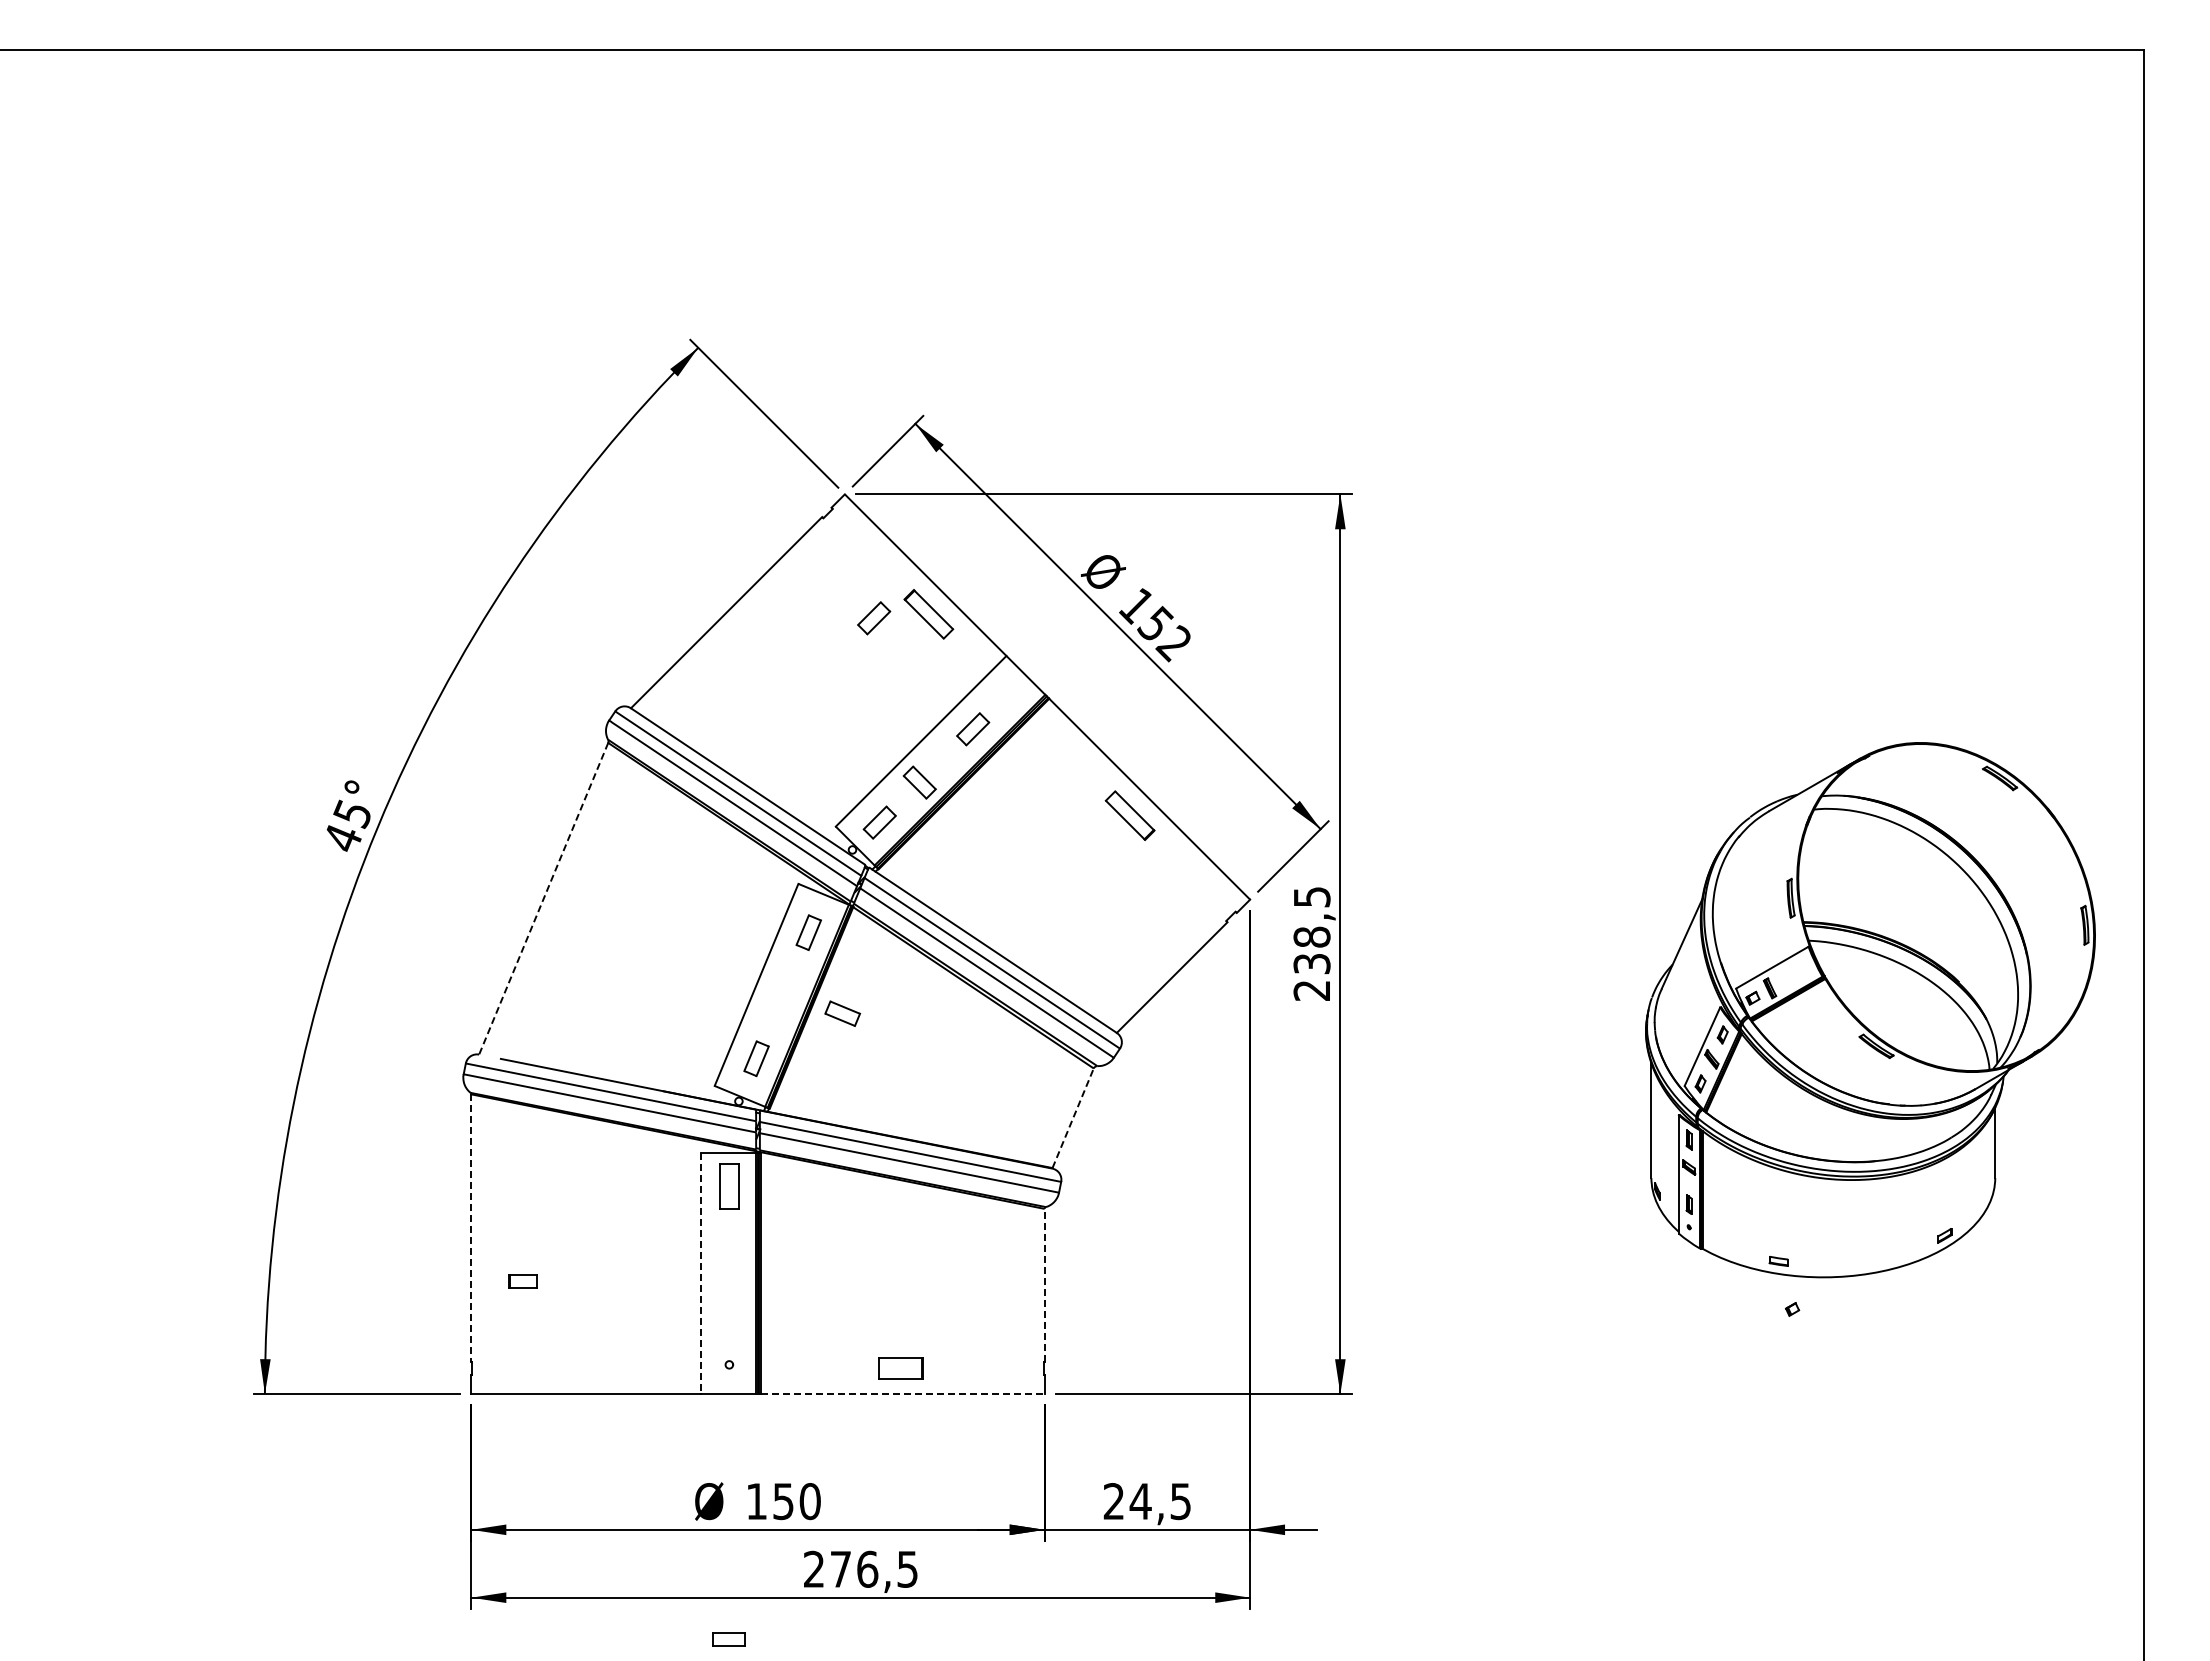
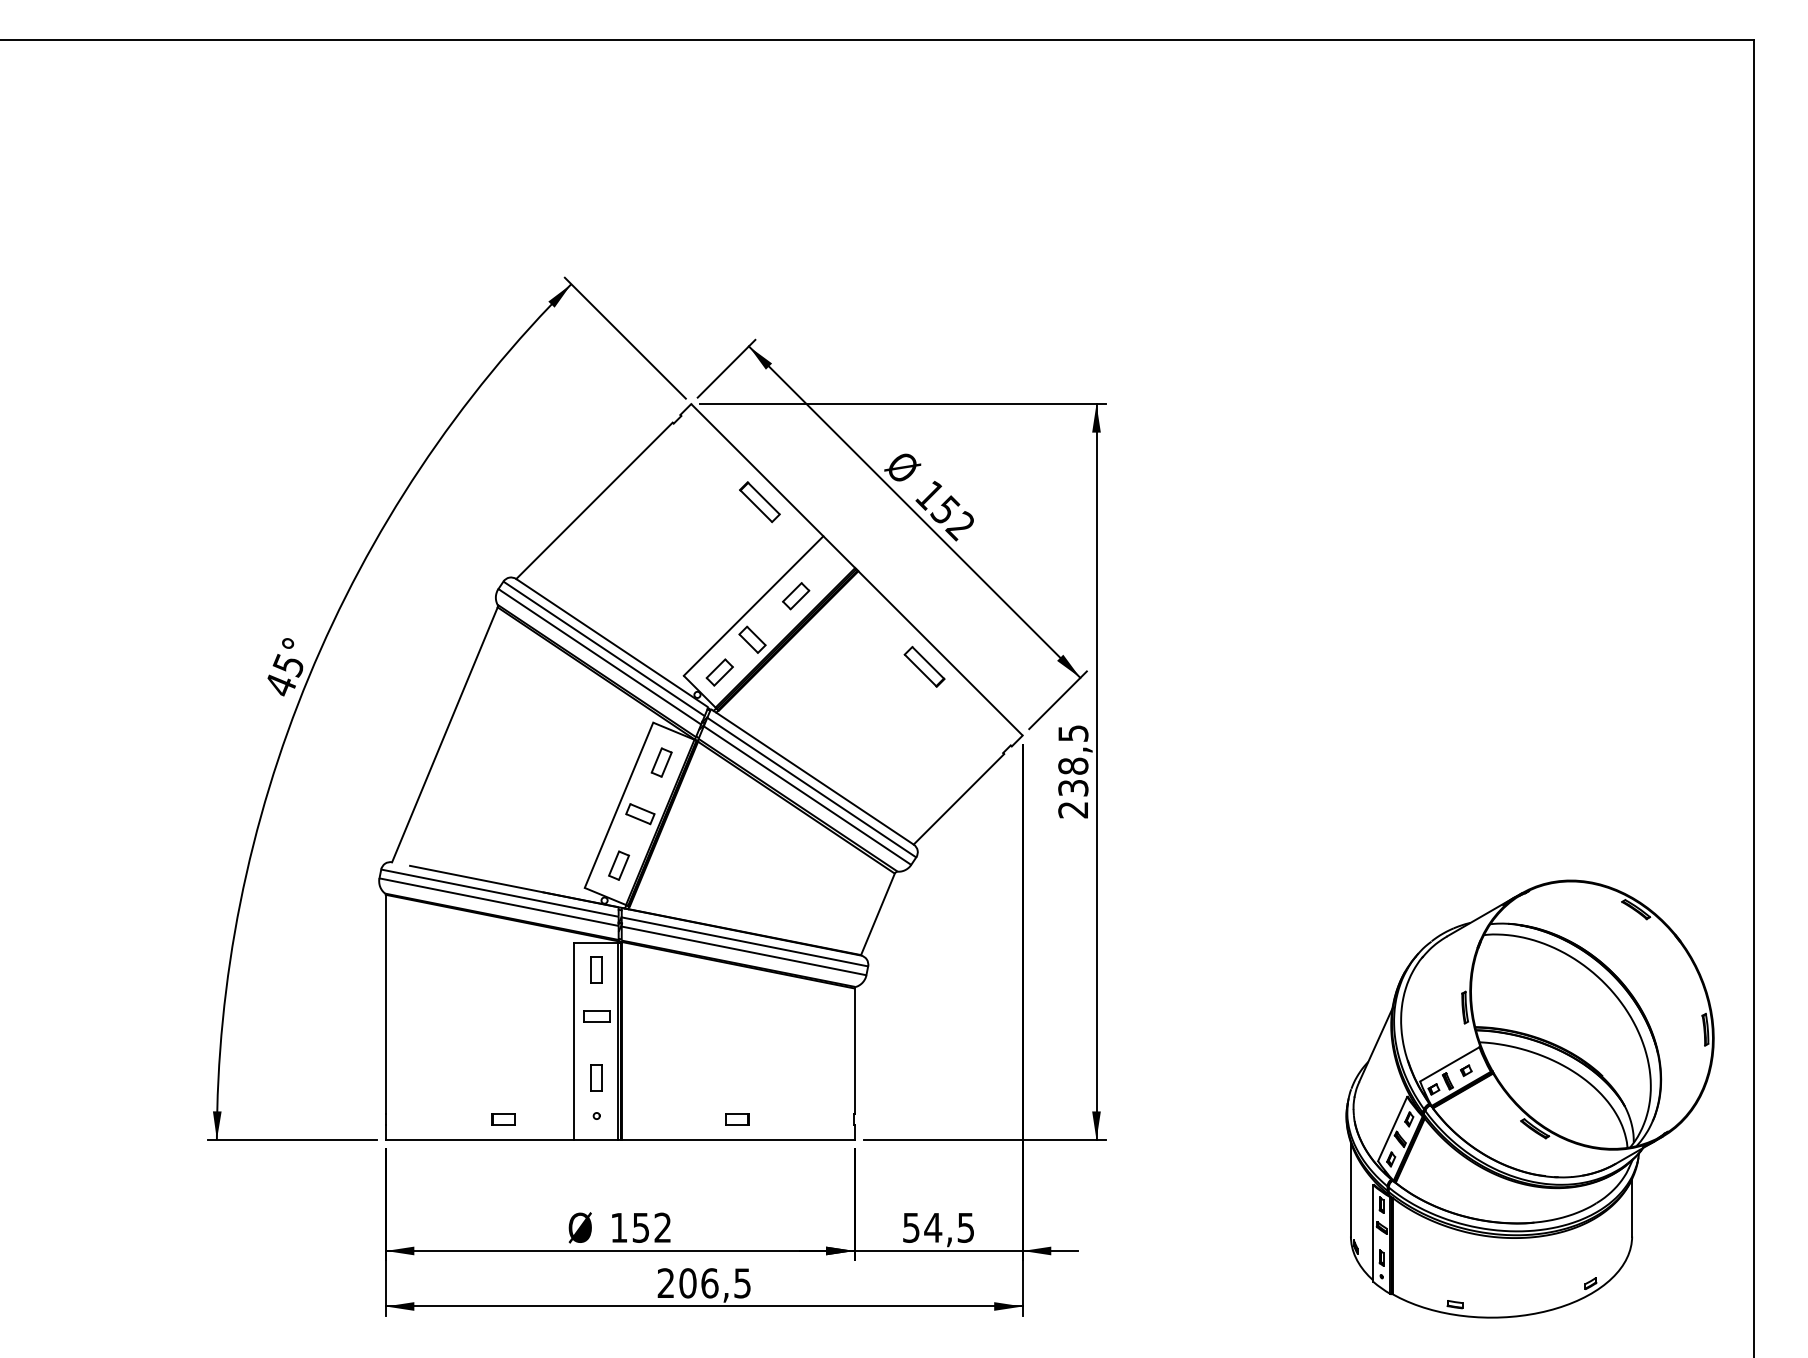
part: (874, 618) -> (715, 505), removed
line: (543, 898) -> (444, 734), dashed -> solid
part: (1870, 1010) -> (1530, 1099), moved
part: (842, 1013) -> (640, 813), moved
line: (1073, 1118) -> (878, 914), dashed -> solid
part: (729, 1186) -> (596, 970), size x0.71
line: (471, 1228) -> (385, 1004), dashed -> solid
line: (701, 1273) -> (573, 1041), dashed -> solid
part: (522, 1281) -> (502, 1119), moved
line: (1044, 1285) -> (854, 1051), dashed -> solid
part: (729, 1318) -> (596, 1078), added
part: (900, 1368) -> (736, 1119), size x0.62
line: (902, 1394) -> (738, 1140), dashed -> solid
text: (809, 1501) -> (662, 1227), 150 -> 152
text: (1113, 1501) -> (910, 1227), 24,5 -> 54,5
text: (840, 1568) -> (687, 1282), 276,5 -> 206,5
part: (728, 1639) -> (596, 1016), moved

